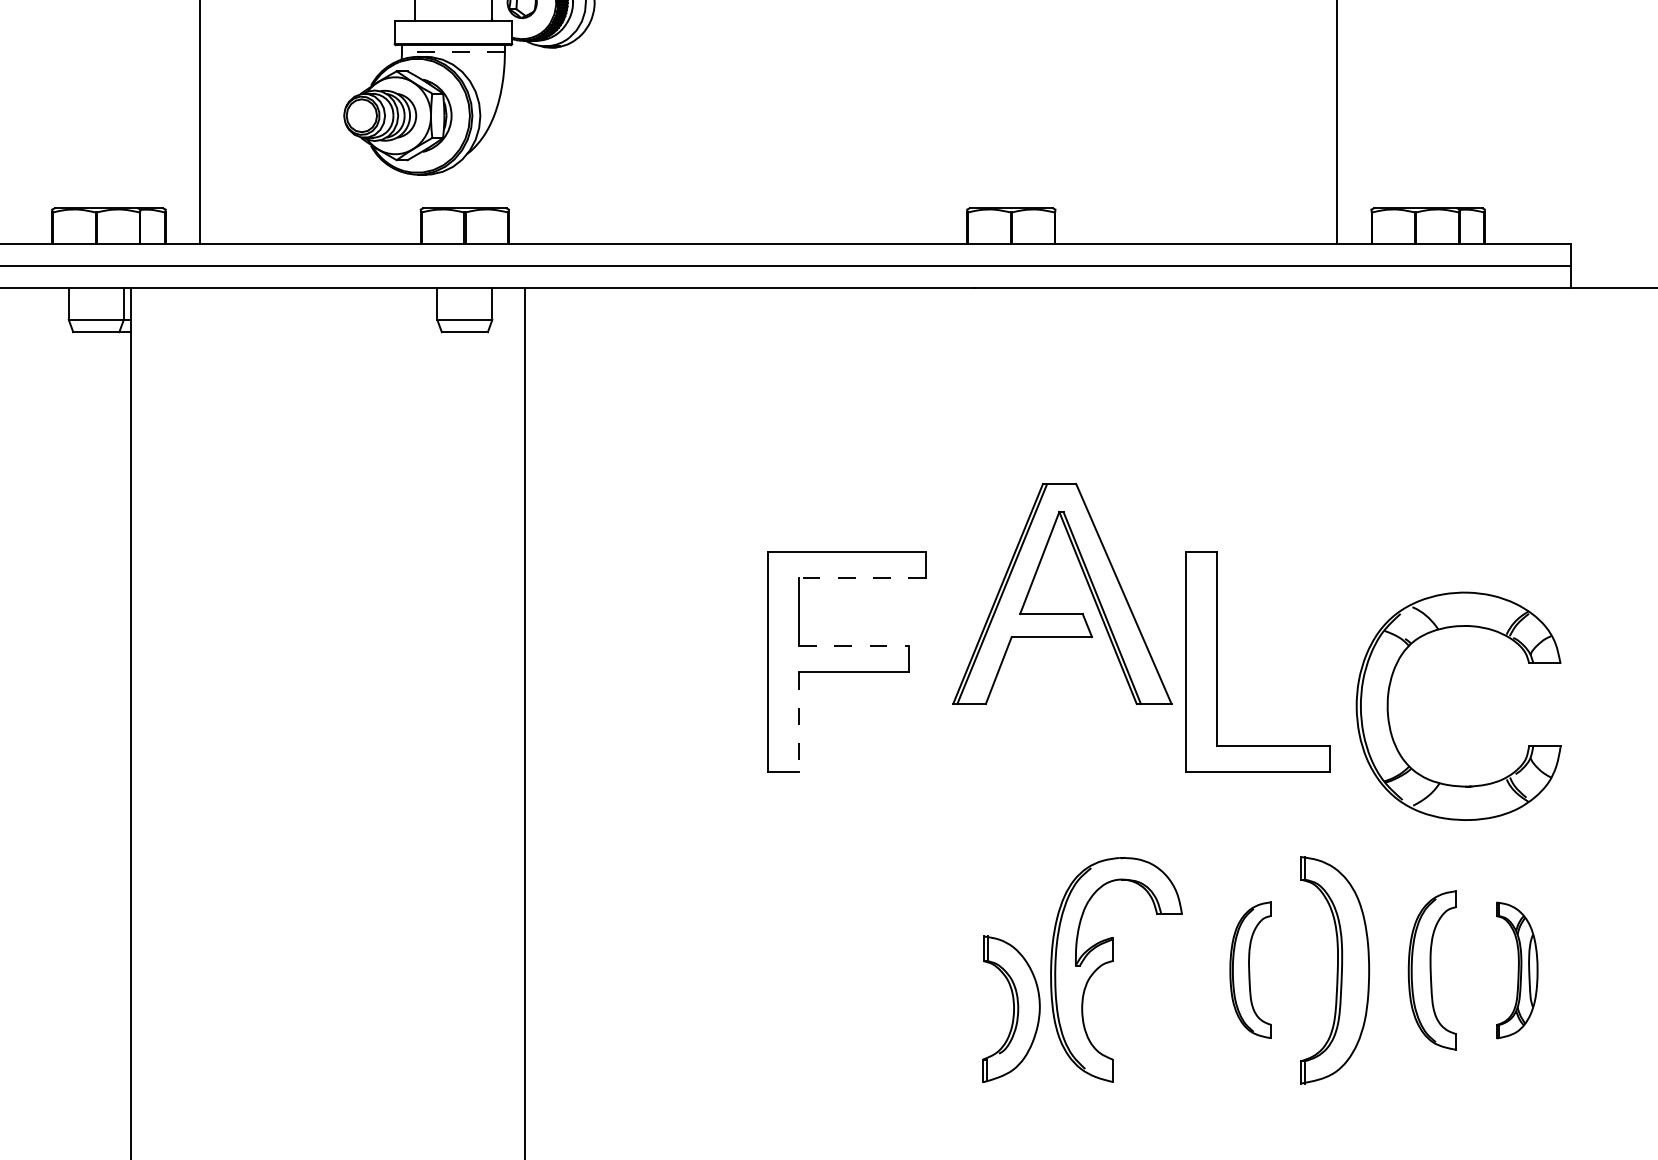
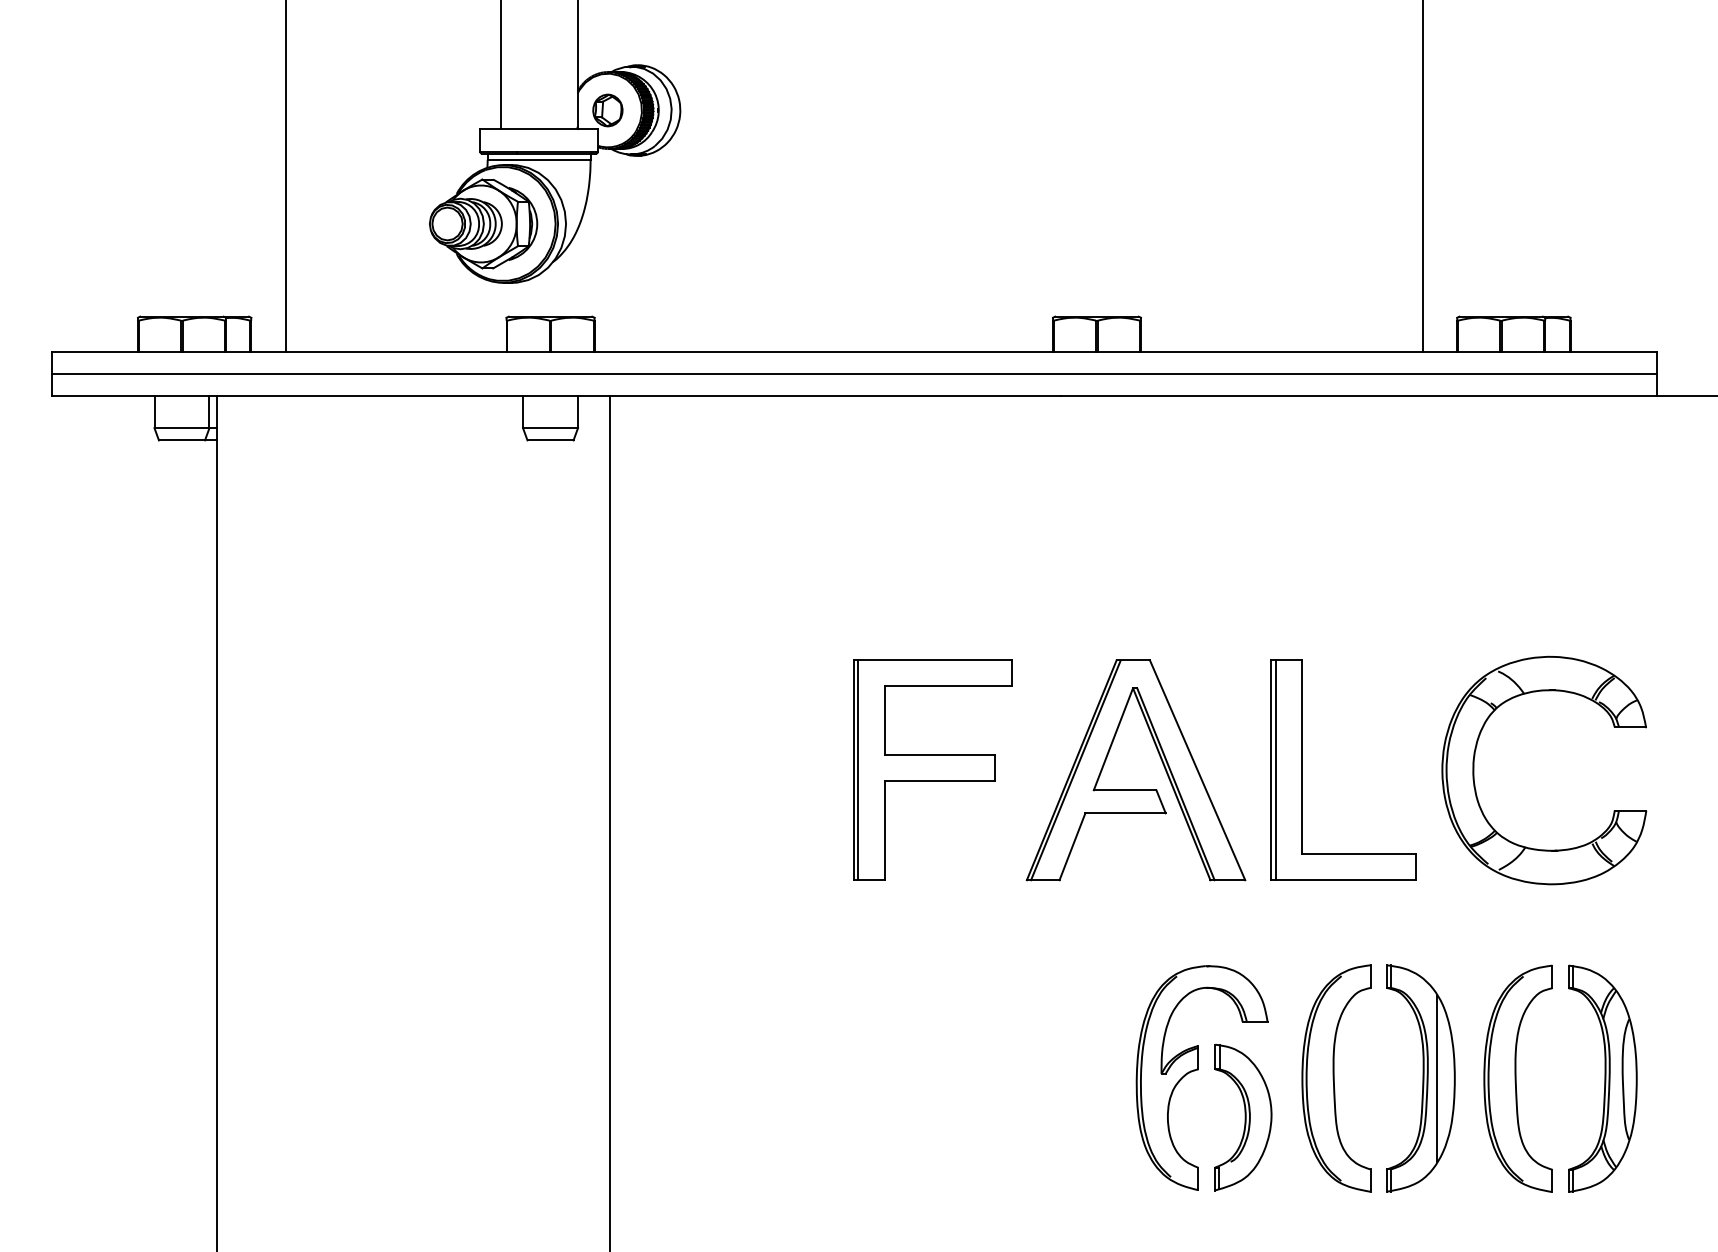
line: (452, 51) -> (538, 159), dashed -> solid
line: (861, 578) -> (947, 686), dashed -> solid
part: (1061, 613) -> (1135, 789), moved
line: (853, 646) -> (939, 754), dashed -> solid
line: (772, 662) -> (858, 770), added
line: (1189, 662) -> (1275, 770), added
part: (1388, 706) -> (1474, 770), moved
line: (798, 722) -> (884, 830), dashed -> solid
part: (1250, 970) -> (1336, 1078), size x1.67
line: (1351, 970) -> (1437, 1078), added
part: (1431, 970) -> (1517, 1078), size x1.43
part: (1516, 970) -> (1602, 1078), size x1.67
part: (1011, 1009) -> (1243, 1117), moved

